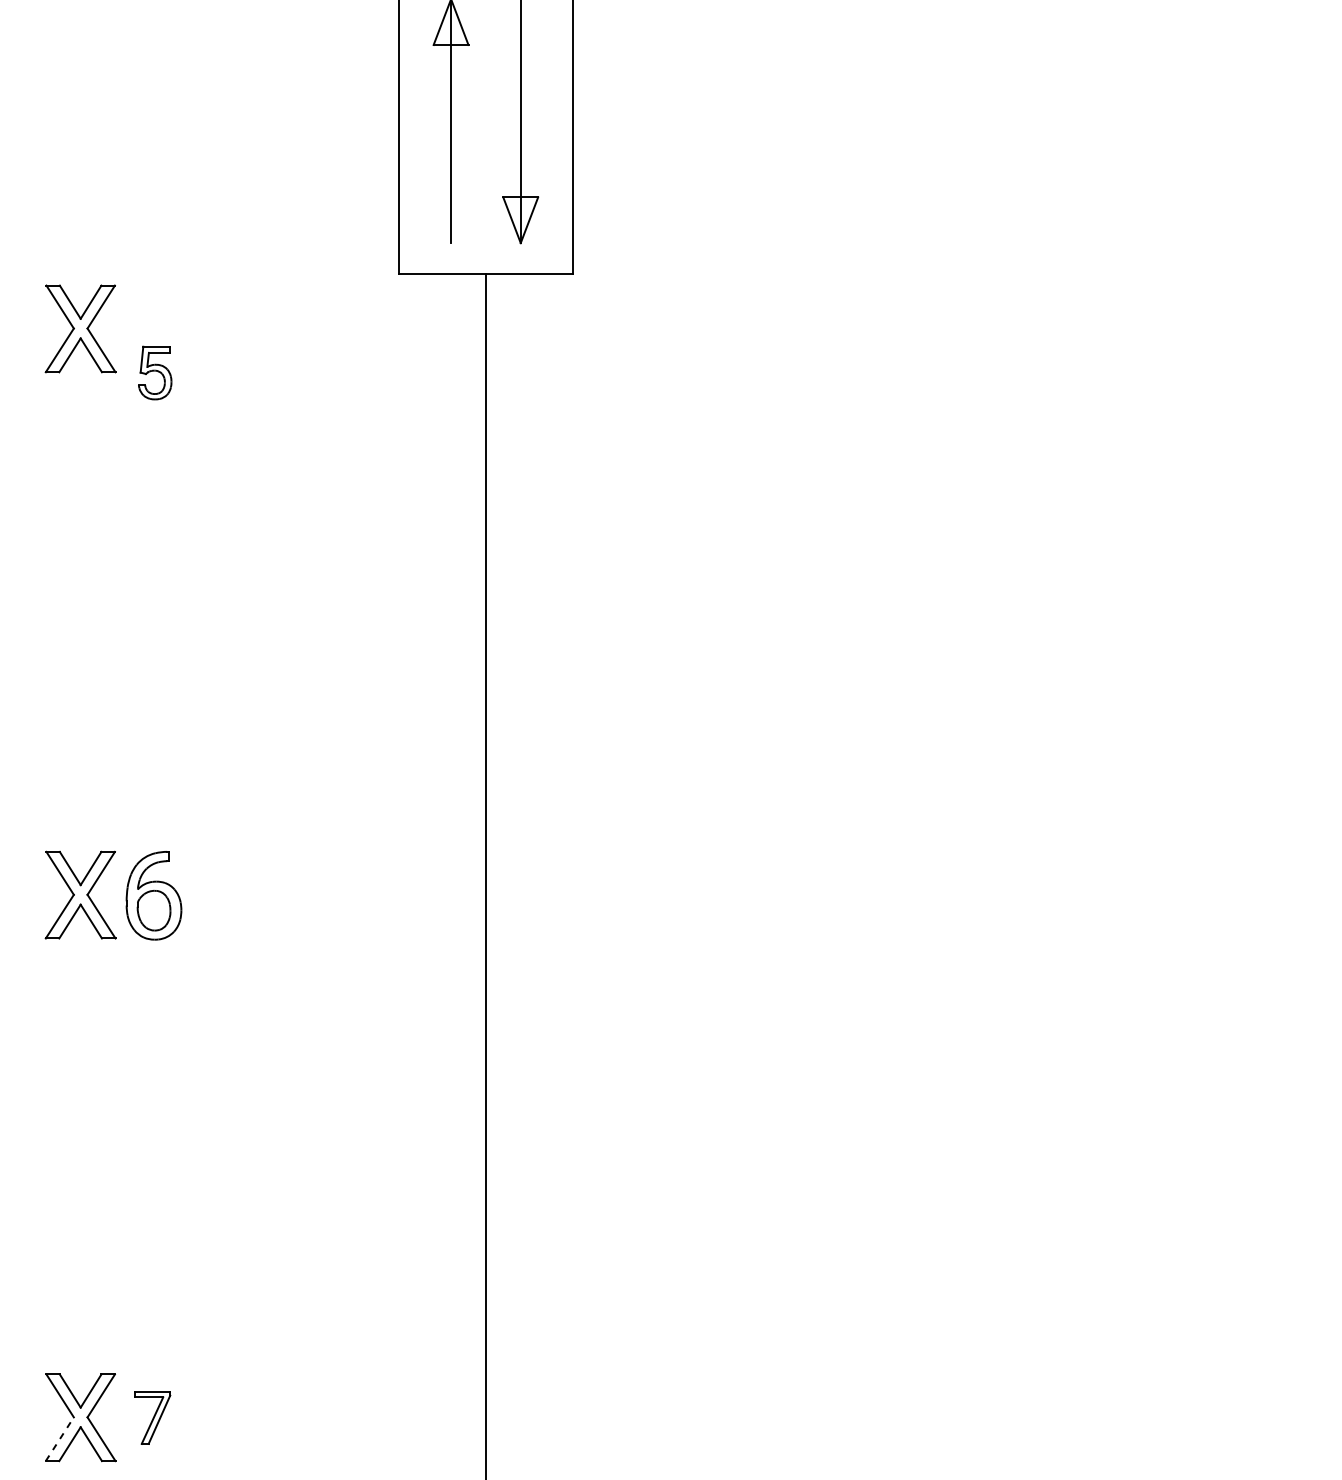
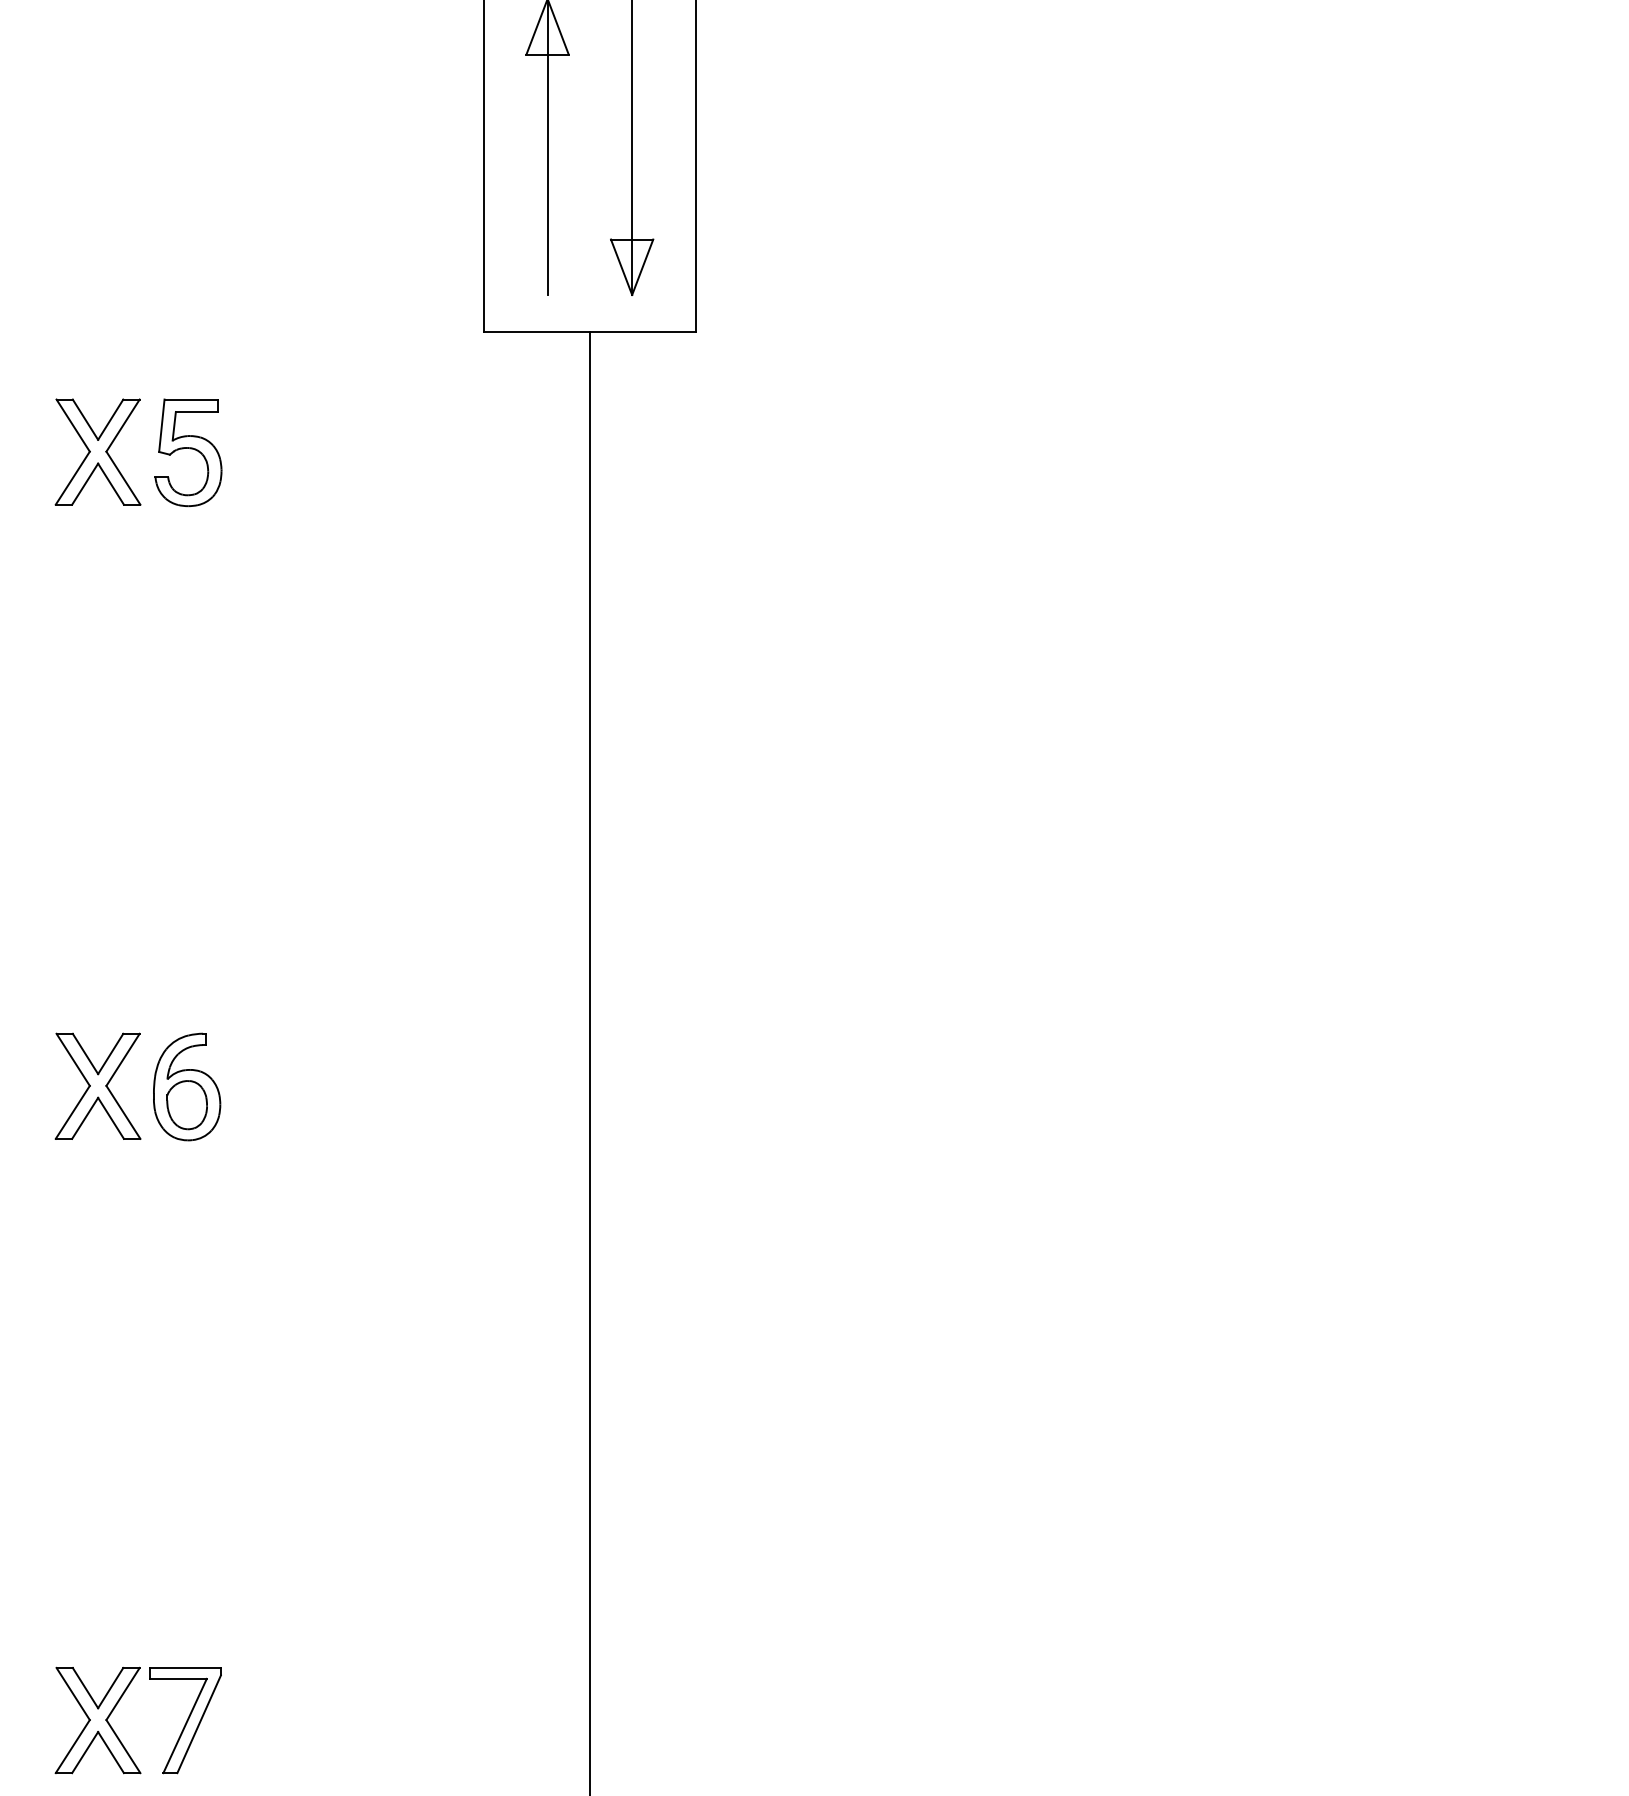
part: (80, 328) -> (97, 451), moved
part: (155, 372) -> (188, 452), size x1.67
part: (152, 1417) -> (185, 1720), size x1.67
line: (59, 1439) -> (72, 1746), dashed -> solid

